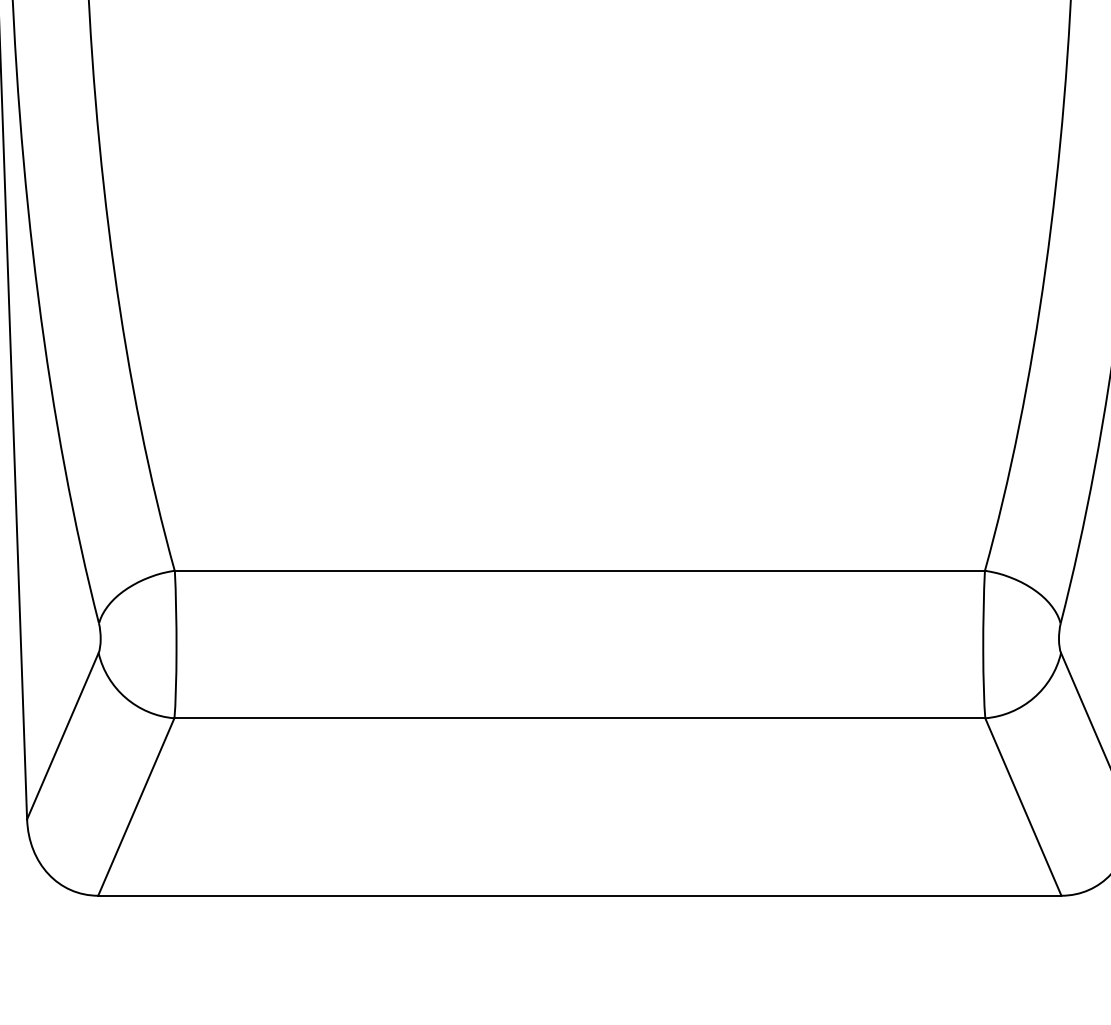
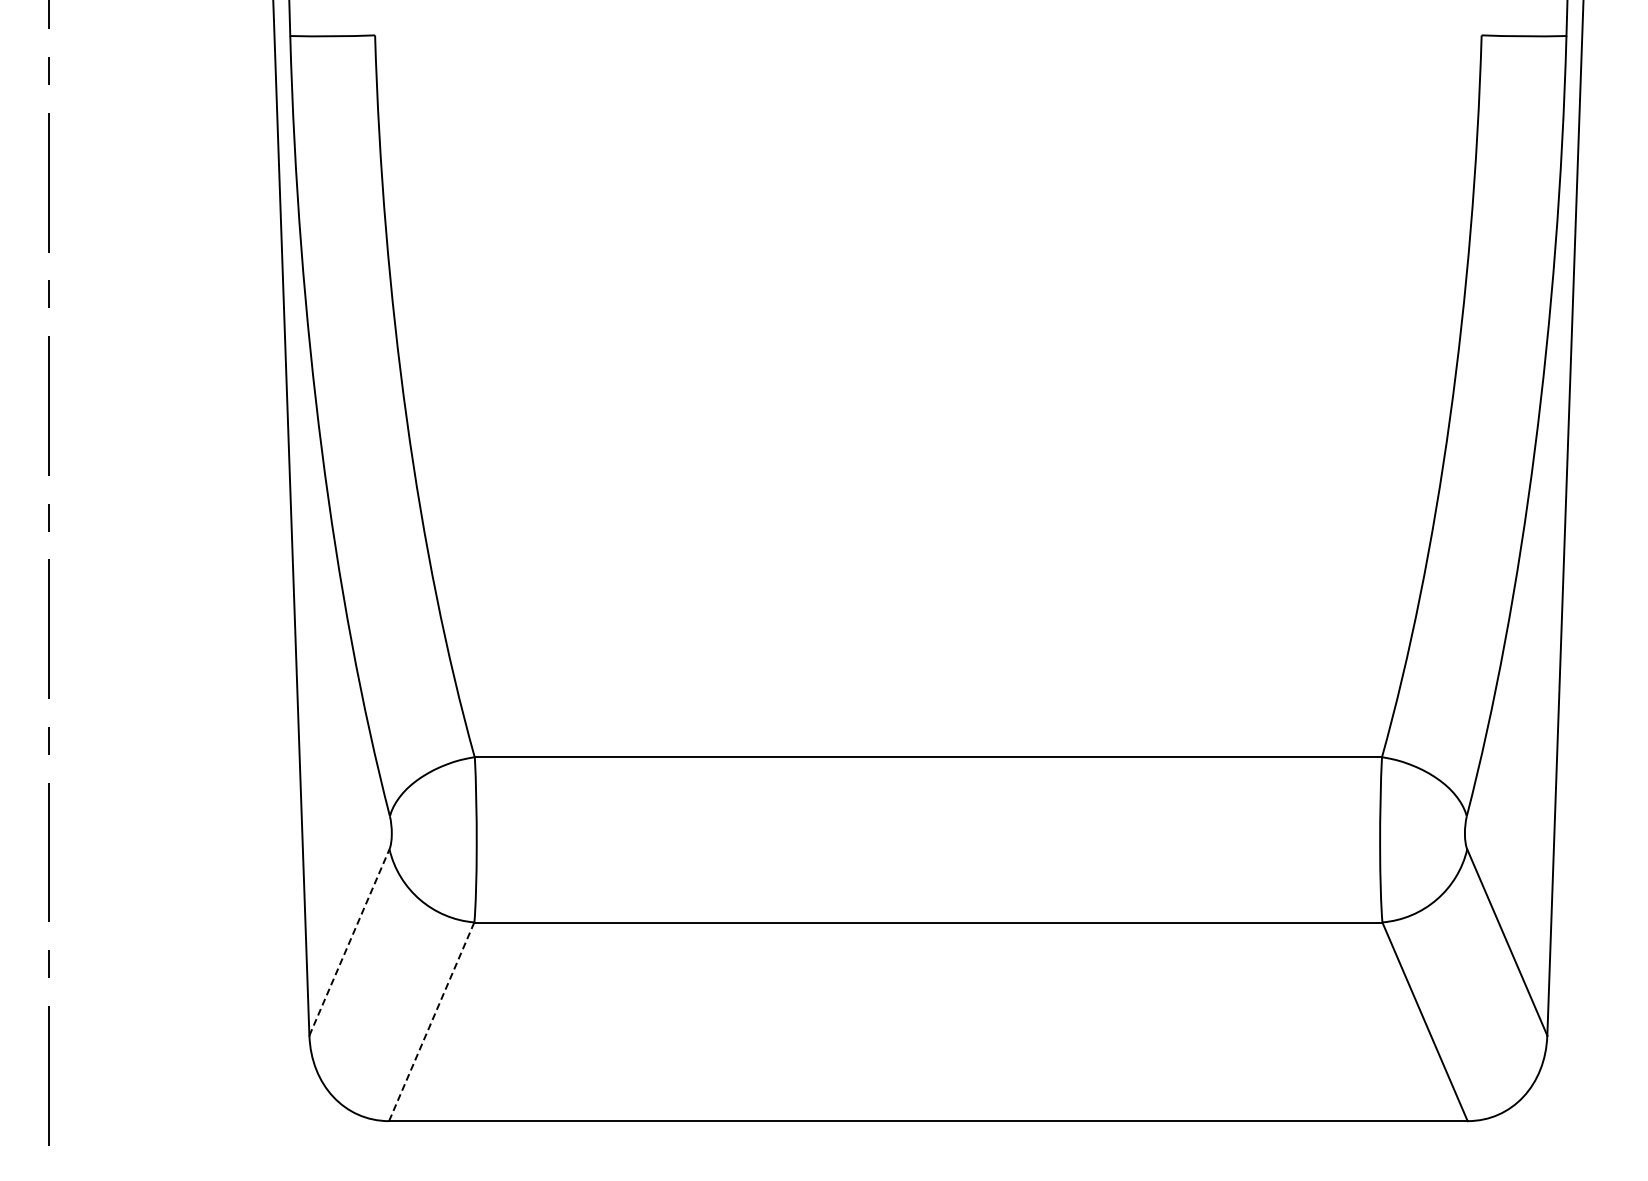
line: (62, 736) -> (349, 942), solid -> dashed
line: (136, 807) -> (431, 1022), solid -> dashed

